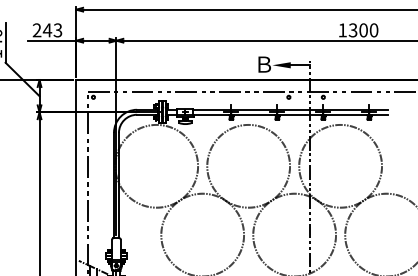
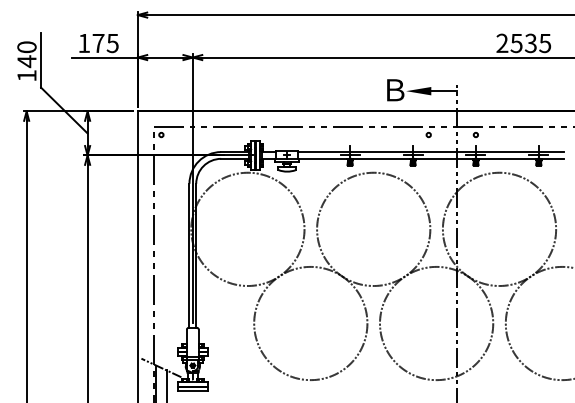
text: (47, 29) -> (98, 42), 243 -> 175
text: (358, 29) -> (523, 42), 1300 -> 2535

